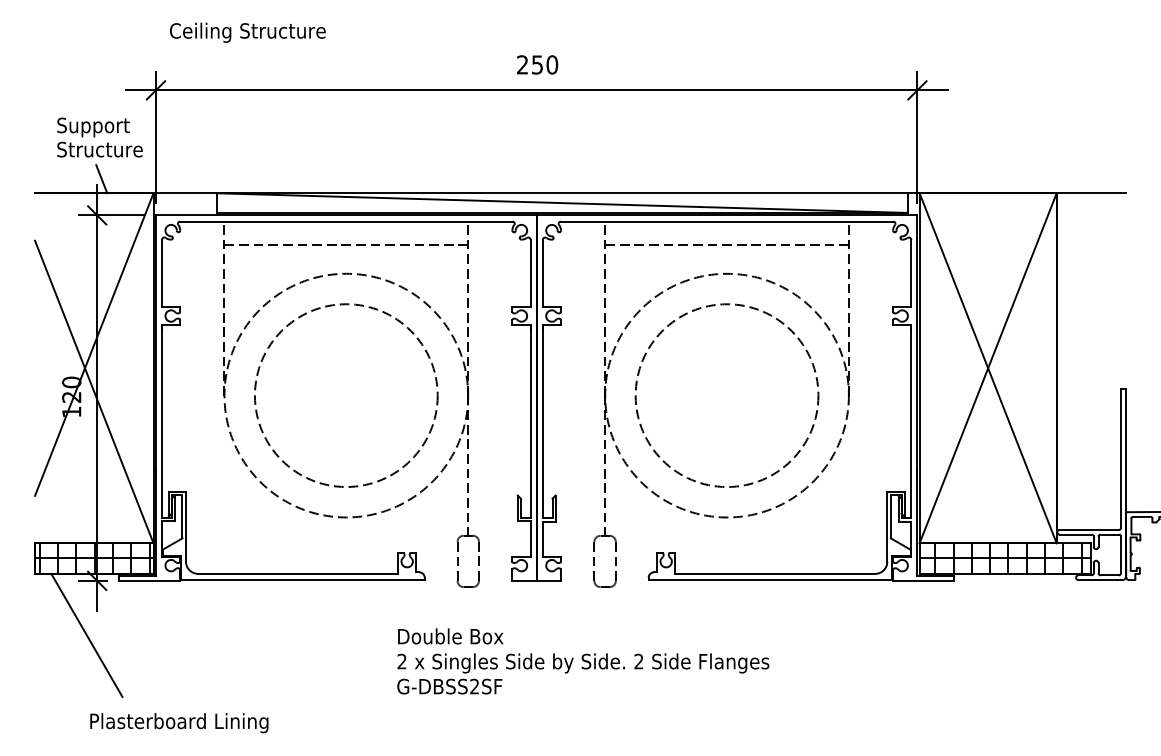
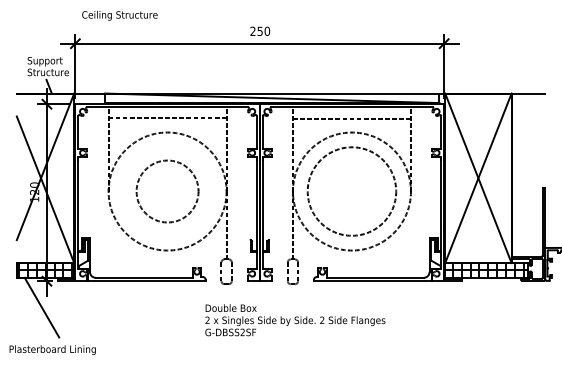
circle: (346, 395) -> (167, 191), size x0.7
text: (583, 661) -> (295, 320), moved
text: (178, 721) -> (52, 349), moved

